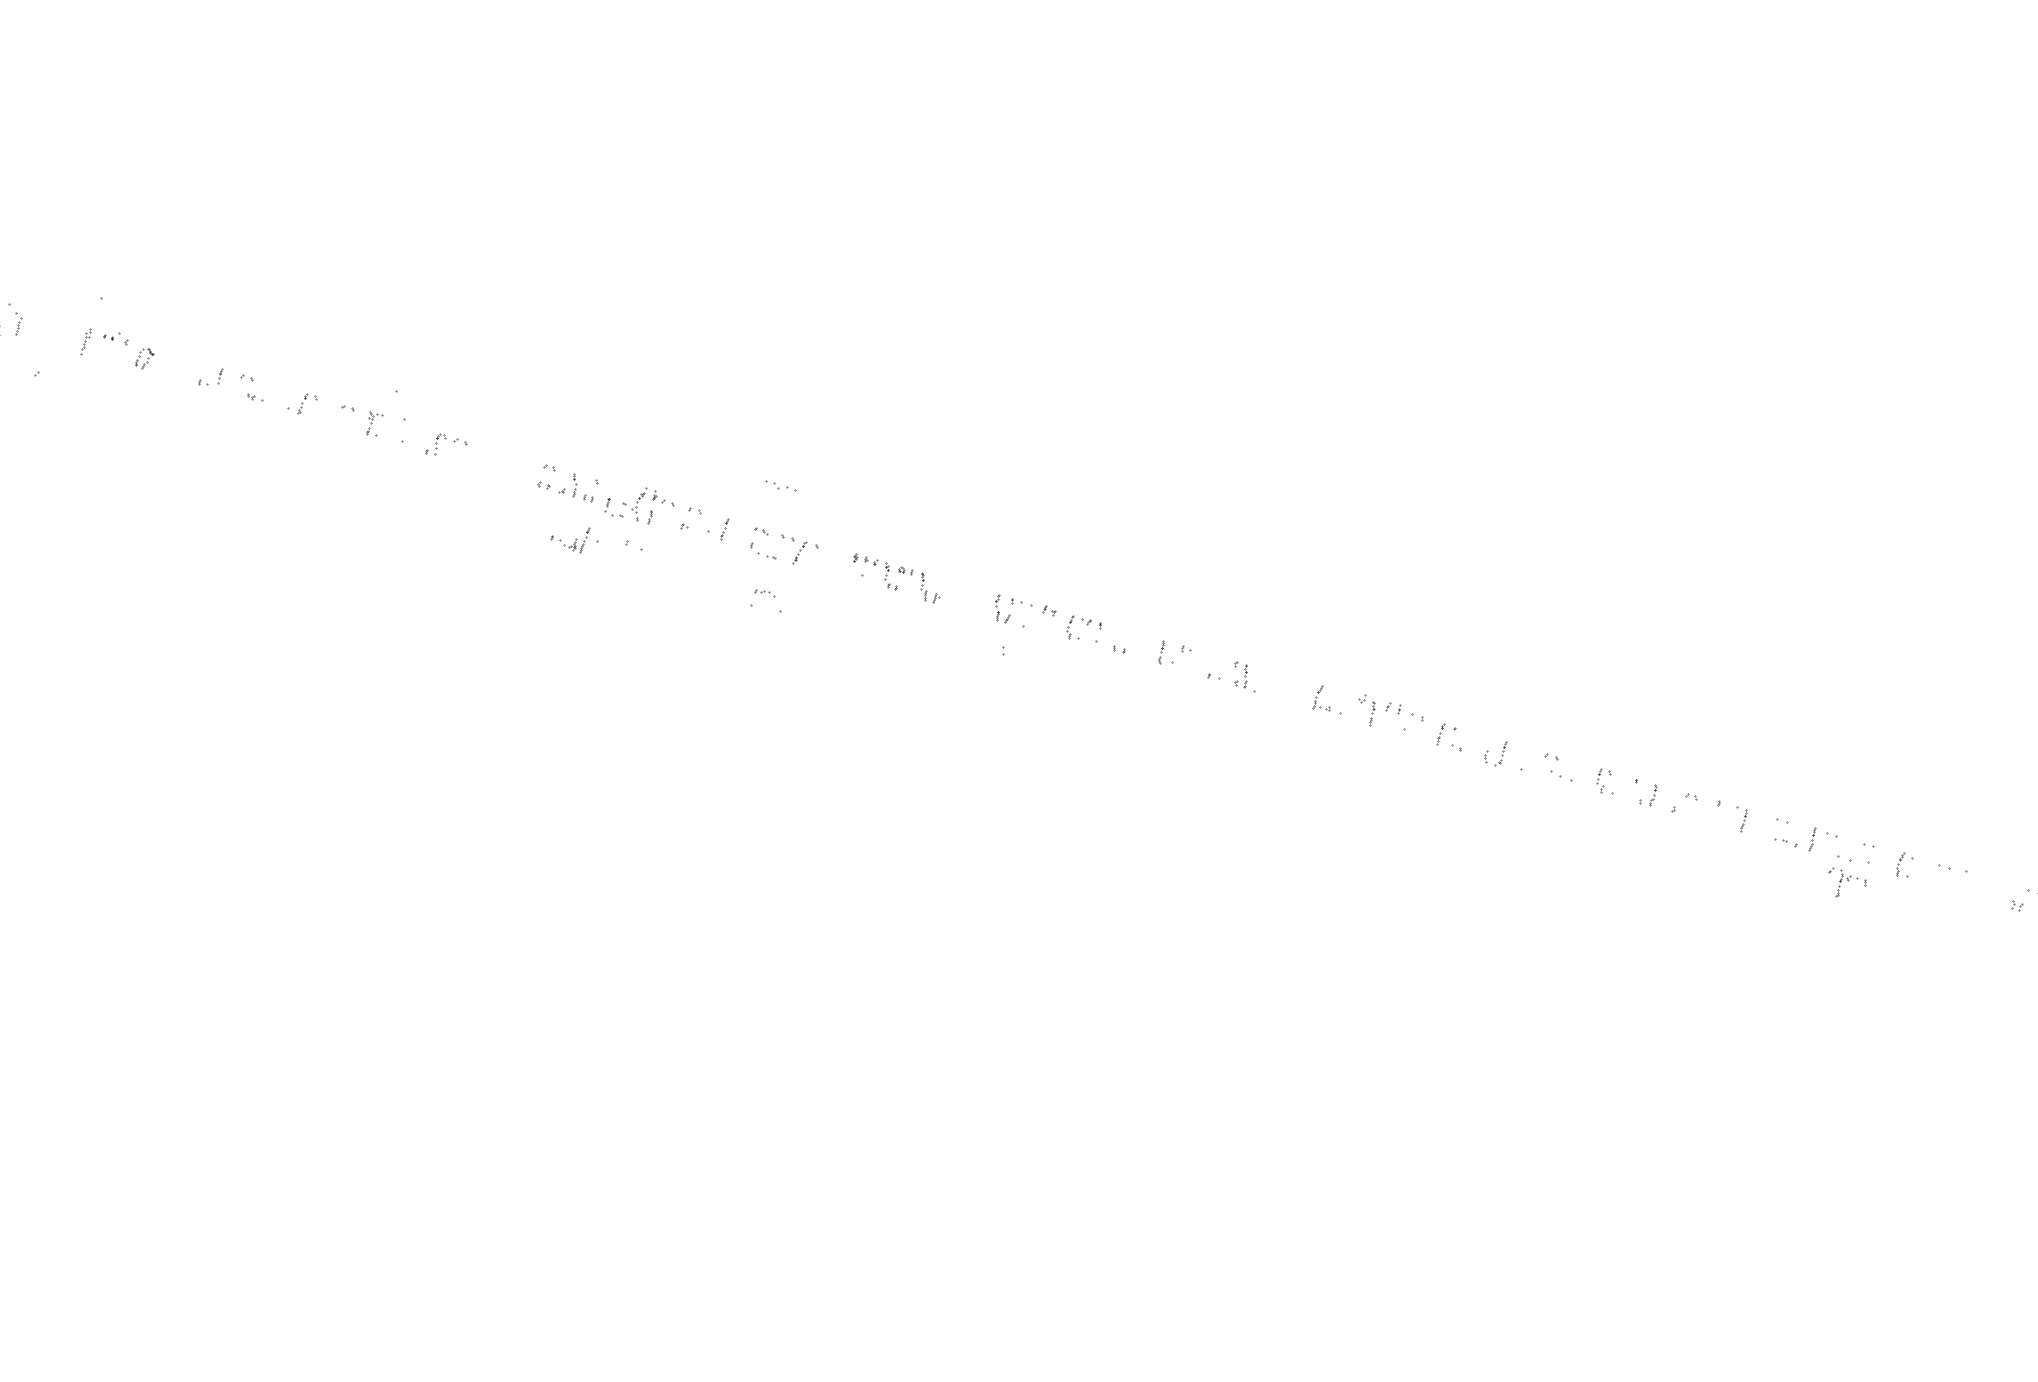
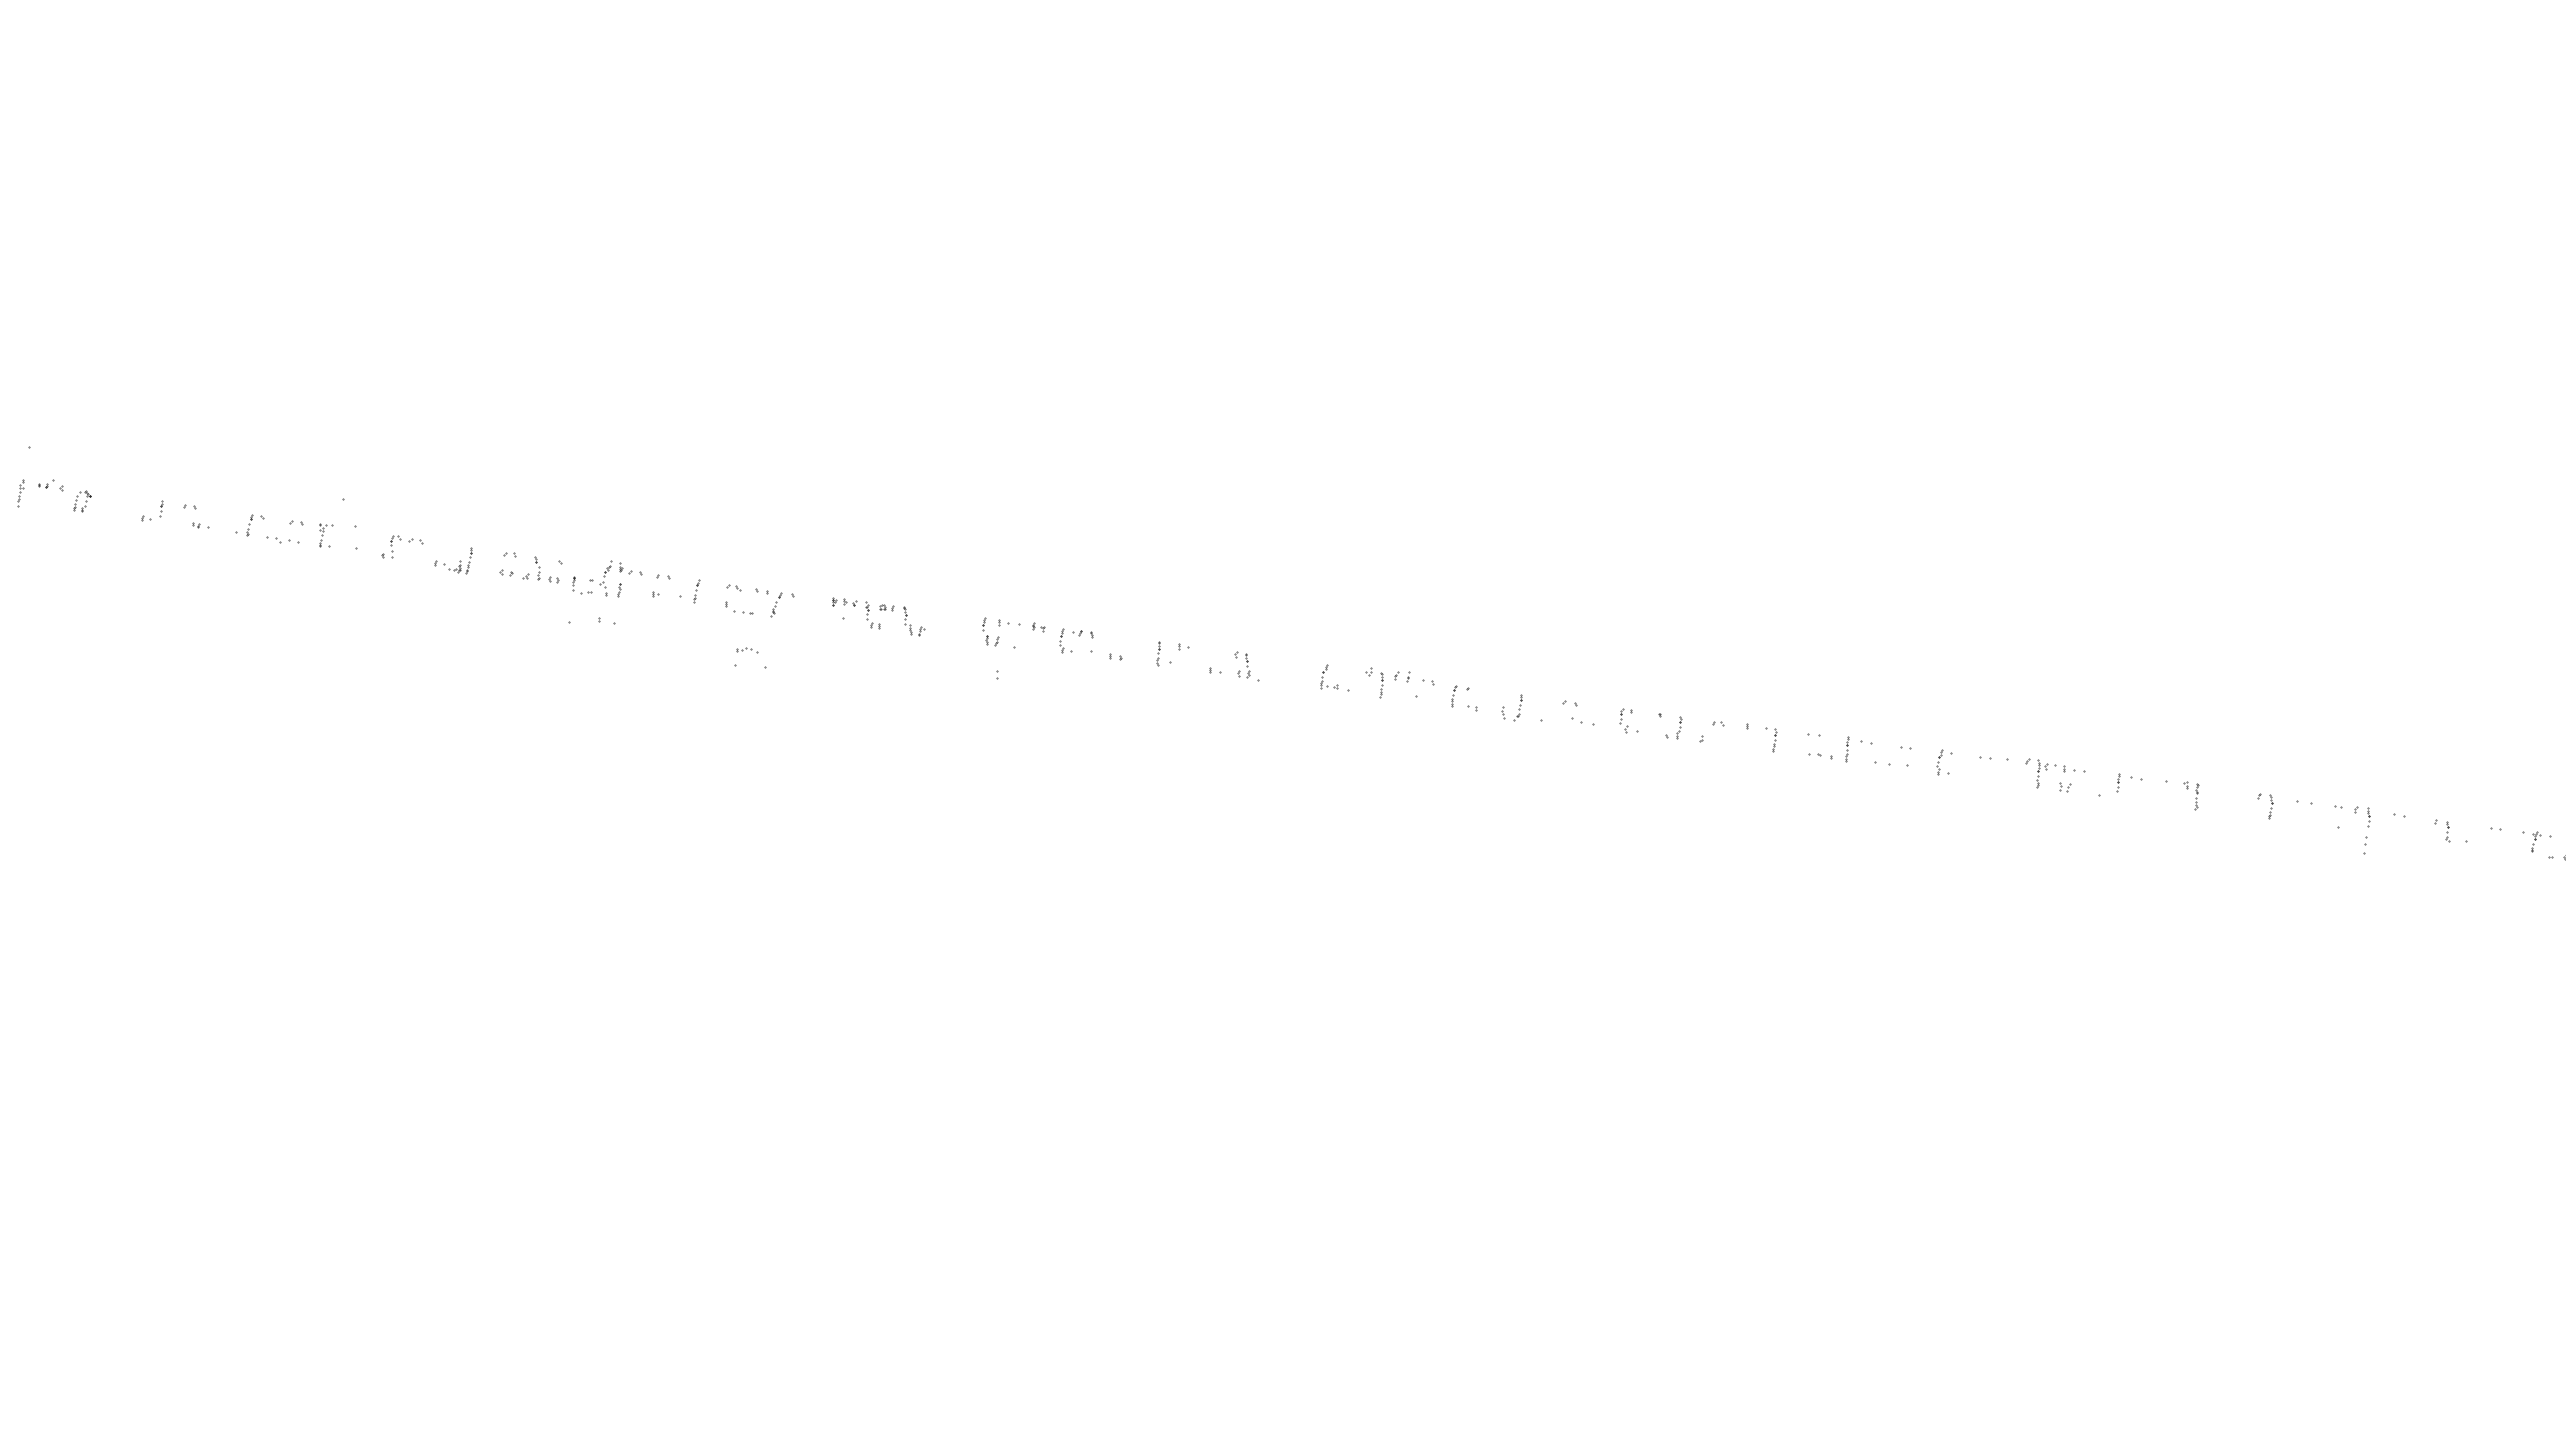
part: (780, 486) -> (282, 539), moved
part: (575, 539) -> (459, 561), moved
part: (1846, 884) -> (2045, 773), moved

